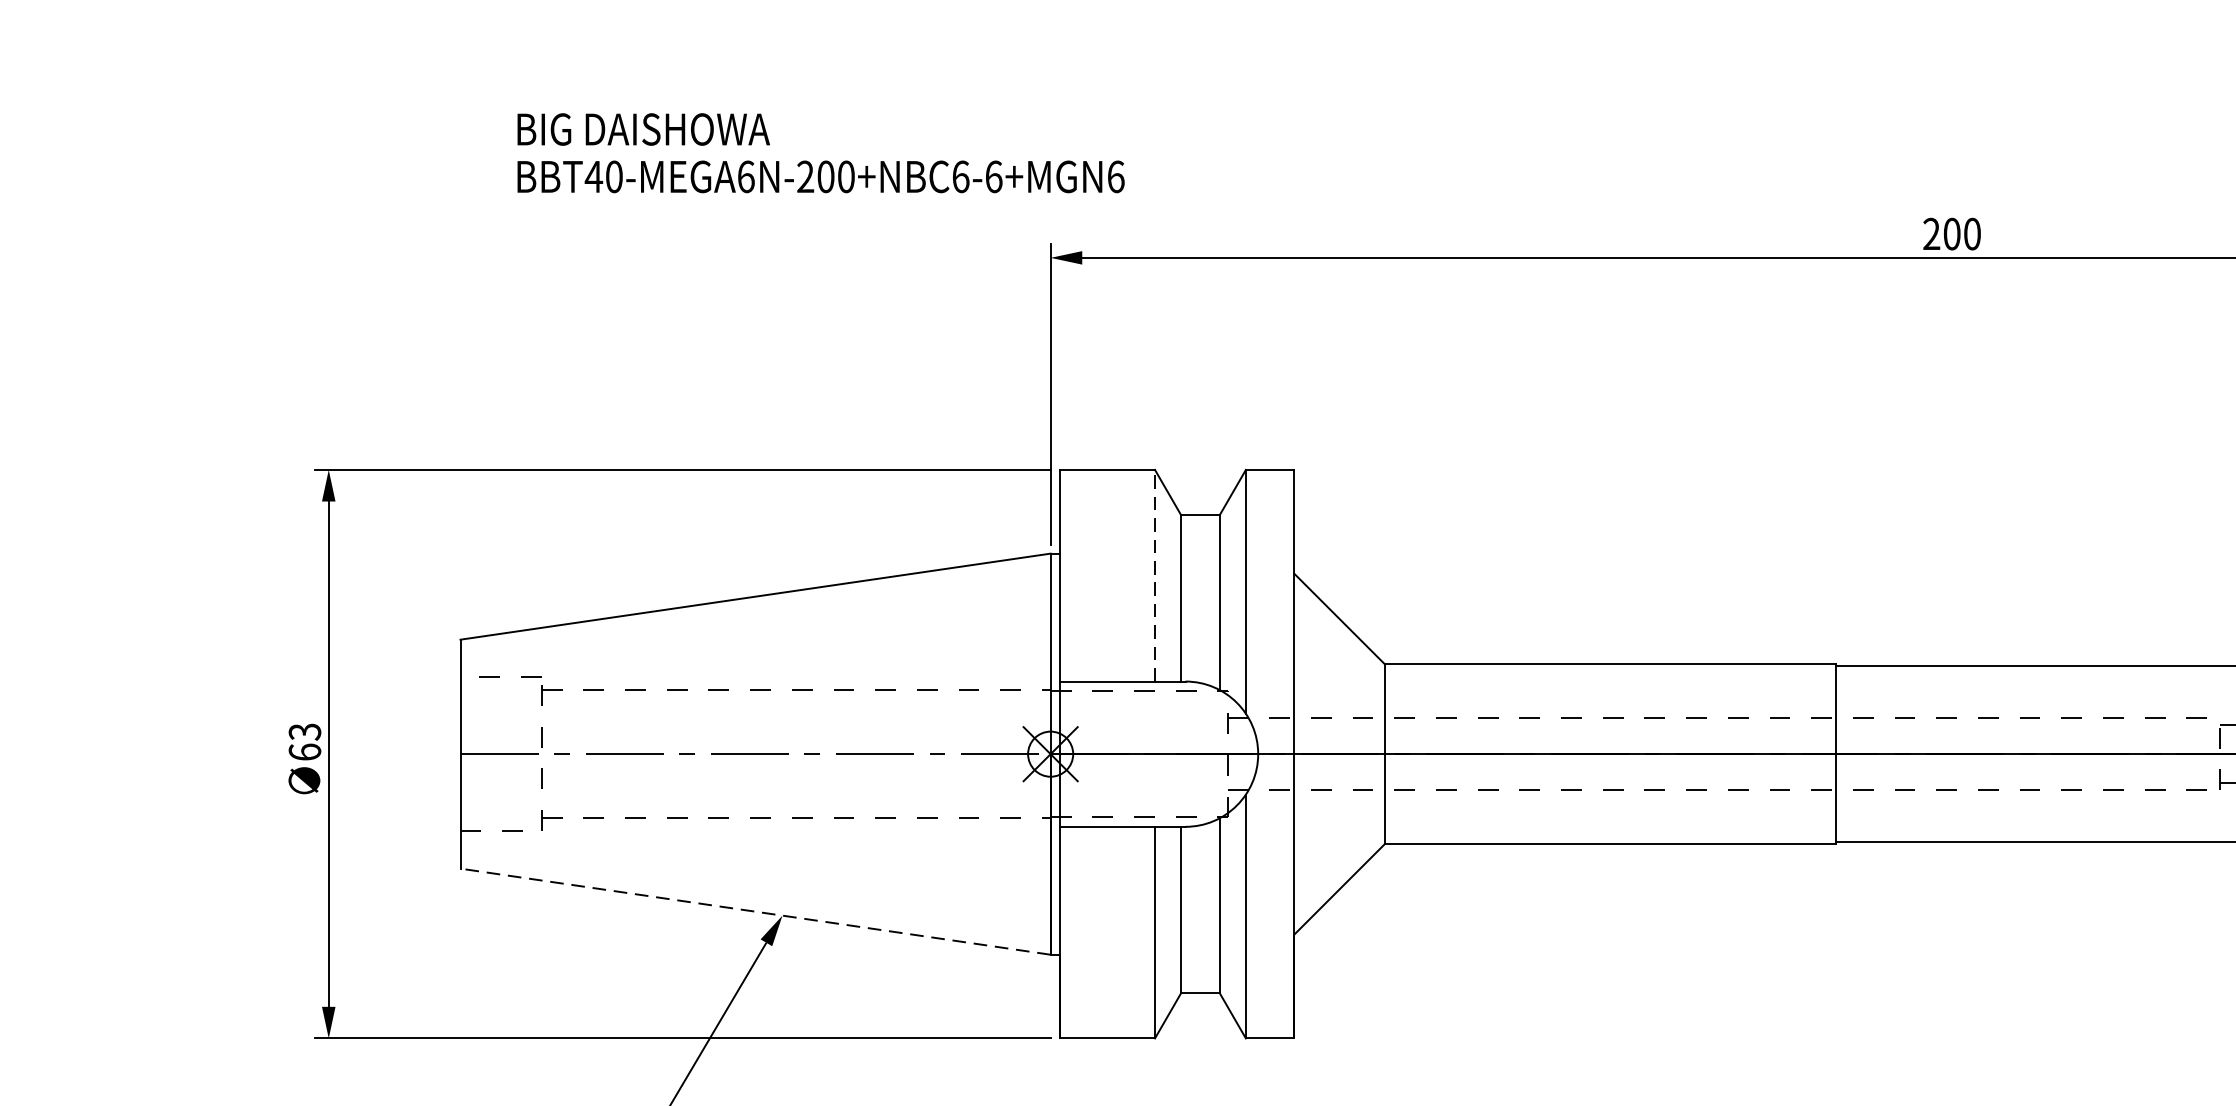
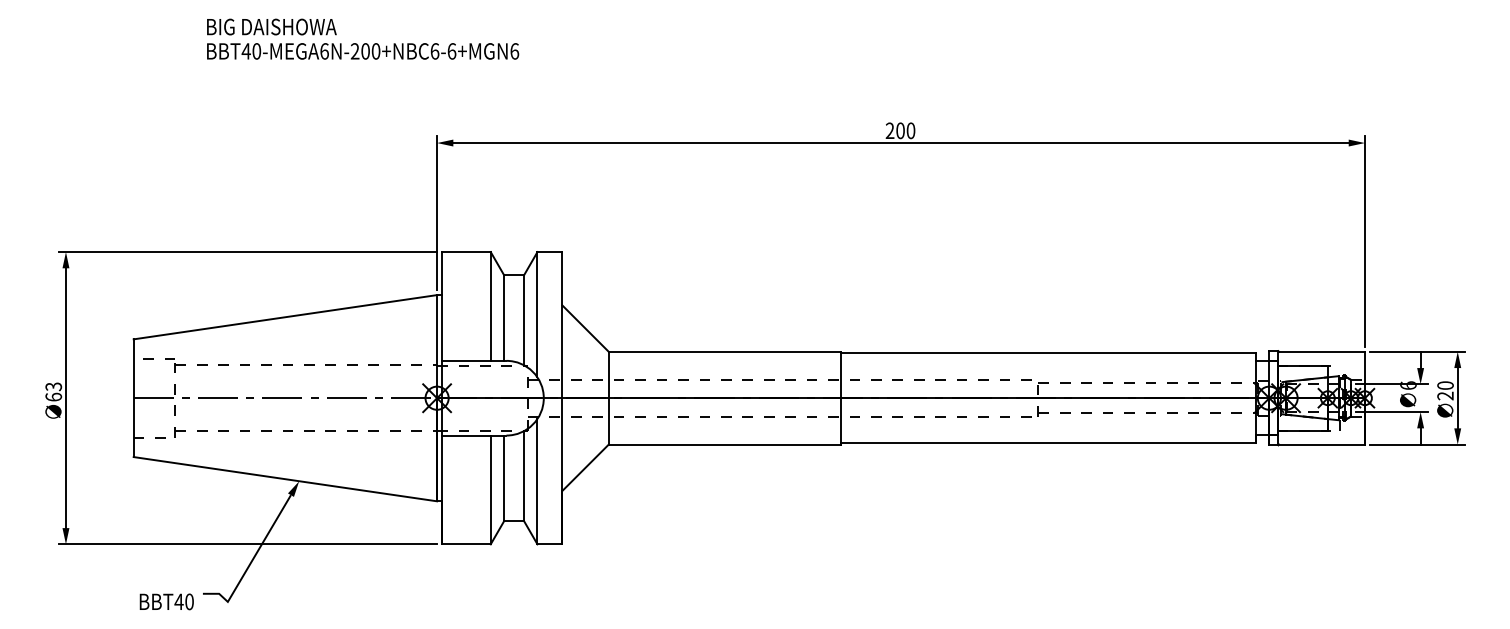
text: (821, 151) -> (363, 38), moved
line: (1154, 573) -> (490, 305), dashed -> solid
line: (753, 912) -> (284, 479), dashed -> solid

